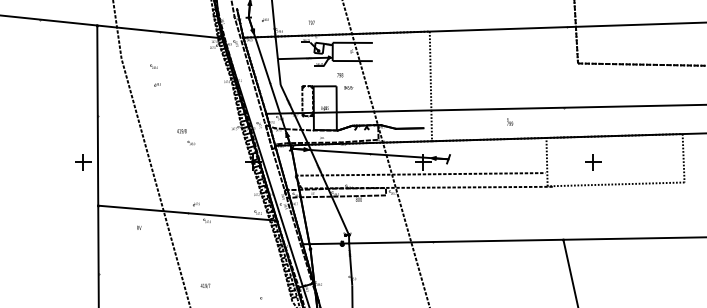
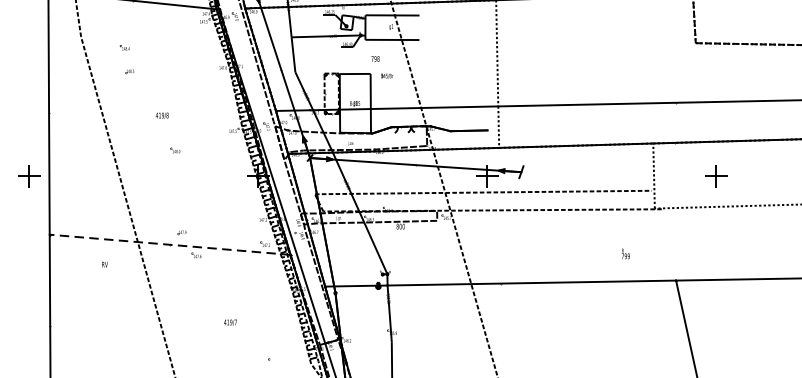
text: (510, 121) -> (626, 253), moved
text: (181, 131) -> (161, 115), moved
line: (187, 213) -> (169, 245), solid -> dashed
text: (205, 285) -> (230, 321), moved

